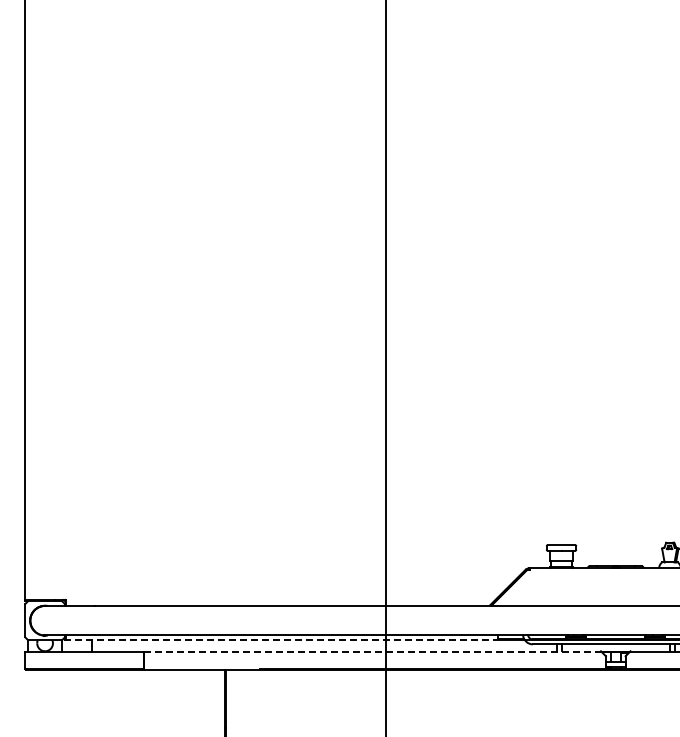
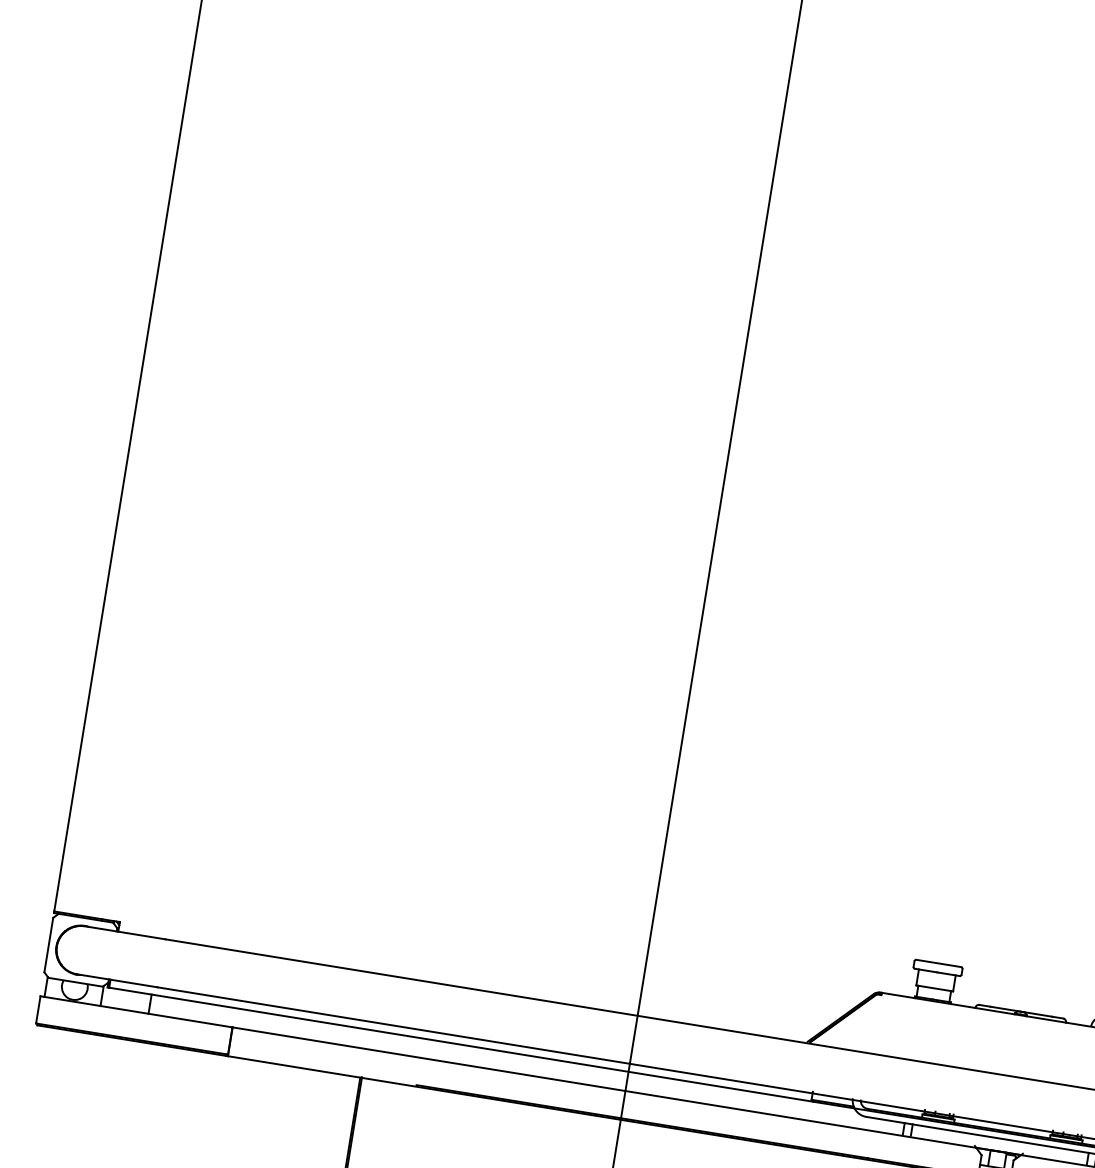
line: (282, 640) -> (460, 1044), dashed -> solid
line: (372, 652) -> (603, 1087), dashed -> solid

